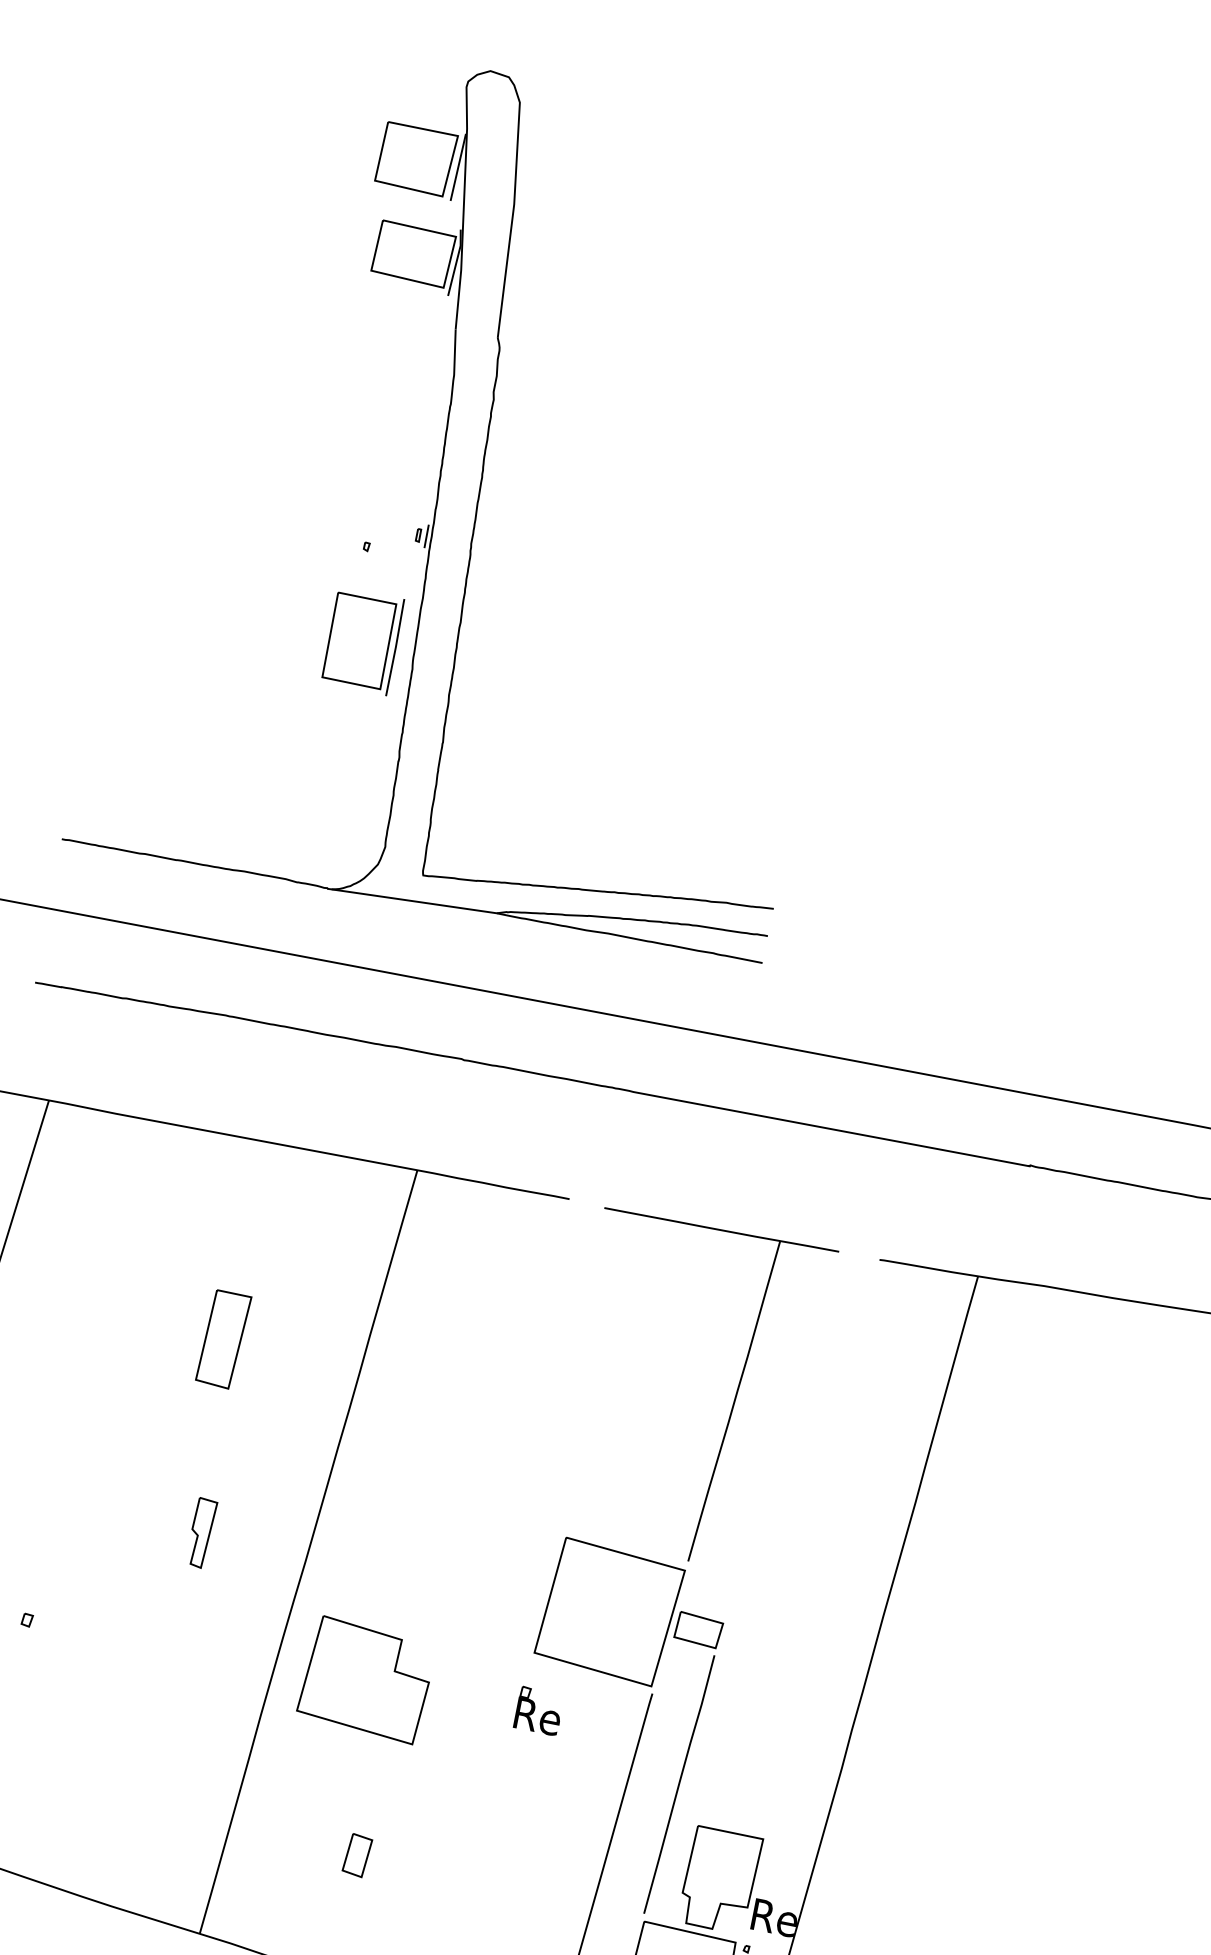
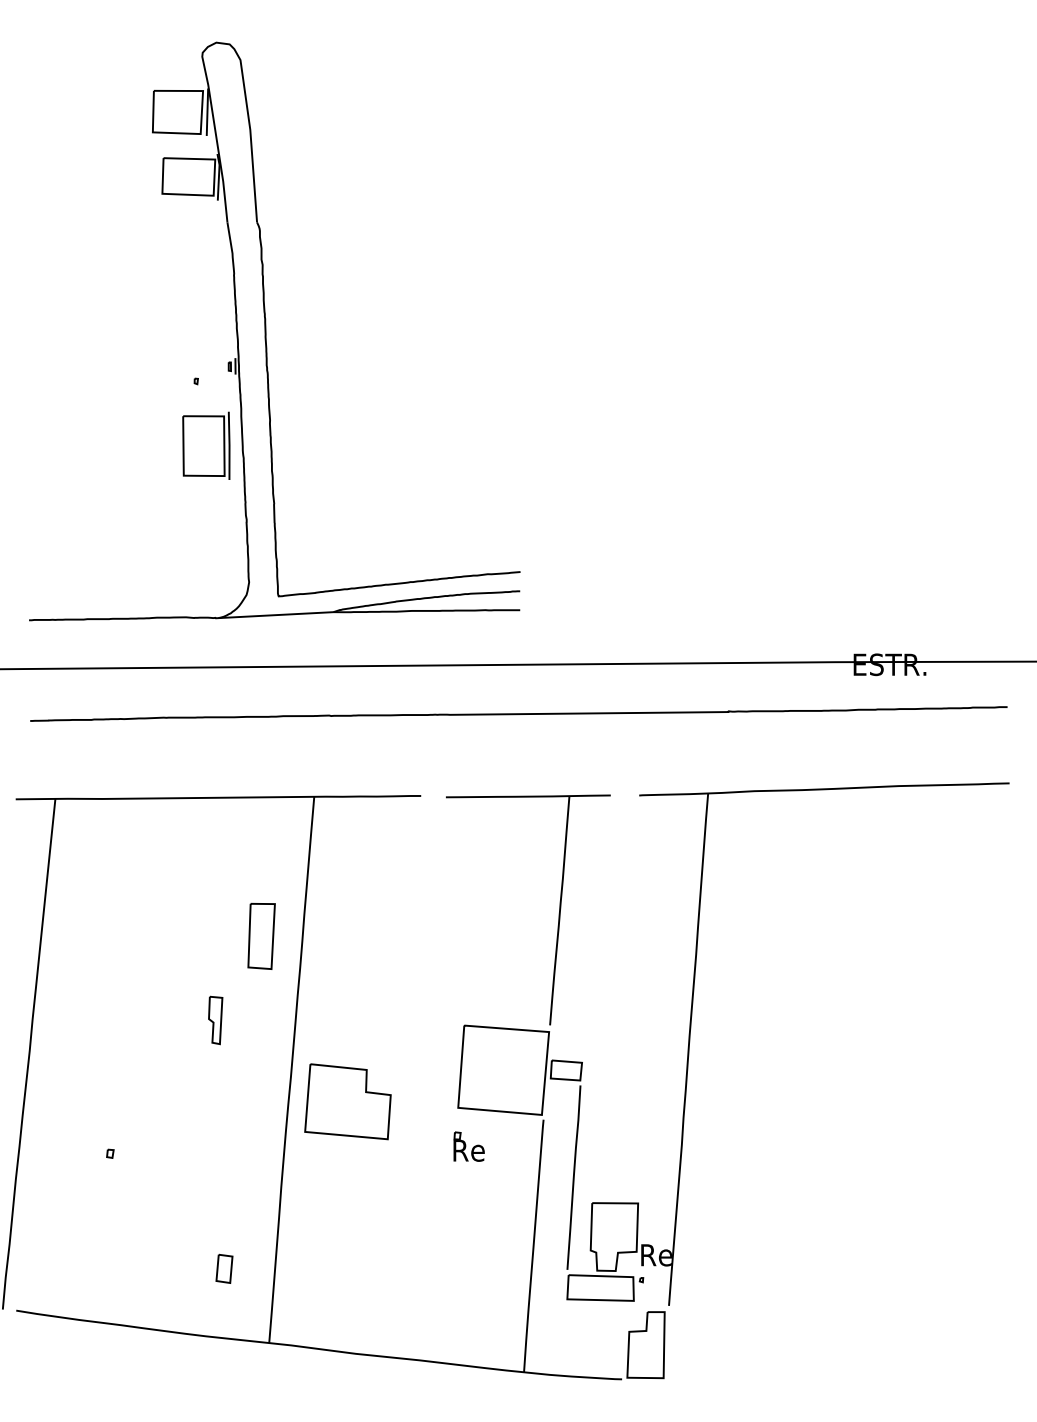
part: (223, 1338) -> (261, 935), moved
part: (201, 1533) -> (215, 1020), moved
part: (365, 1679) -> (347, 1101), moved
part: (357, 1854) -> (224, 1268), moved

